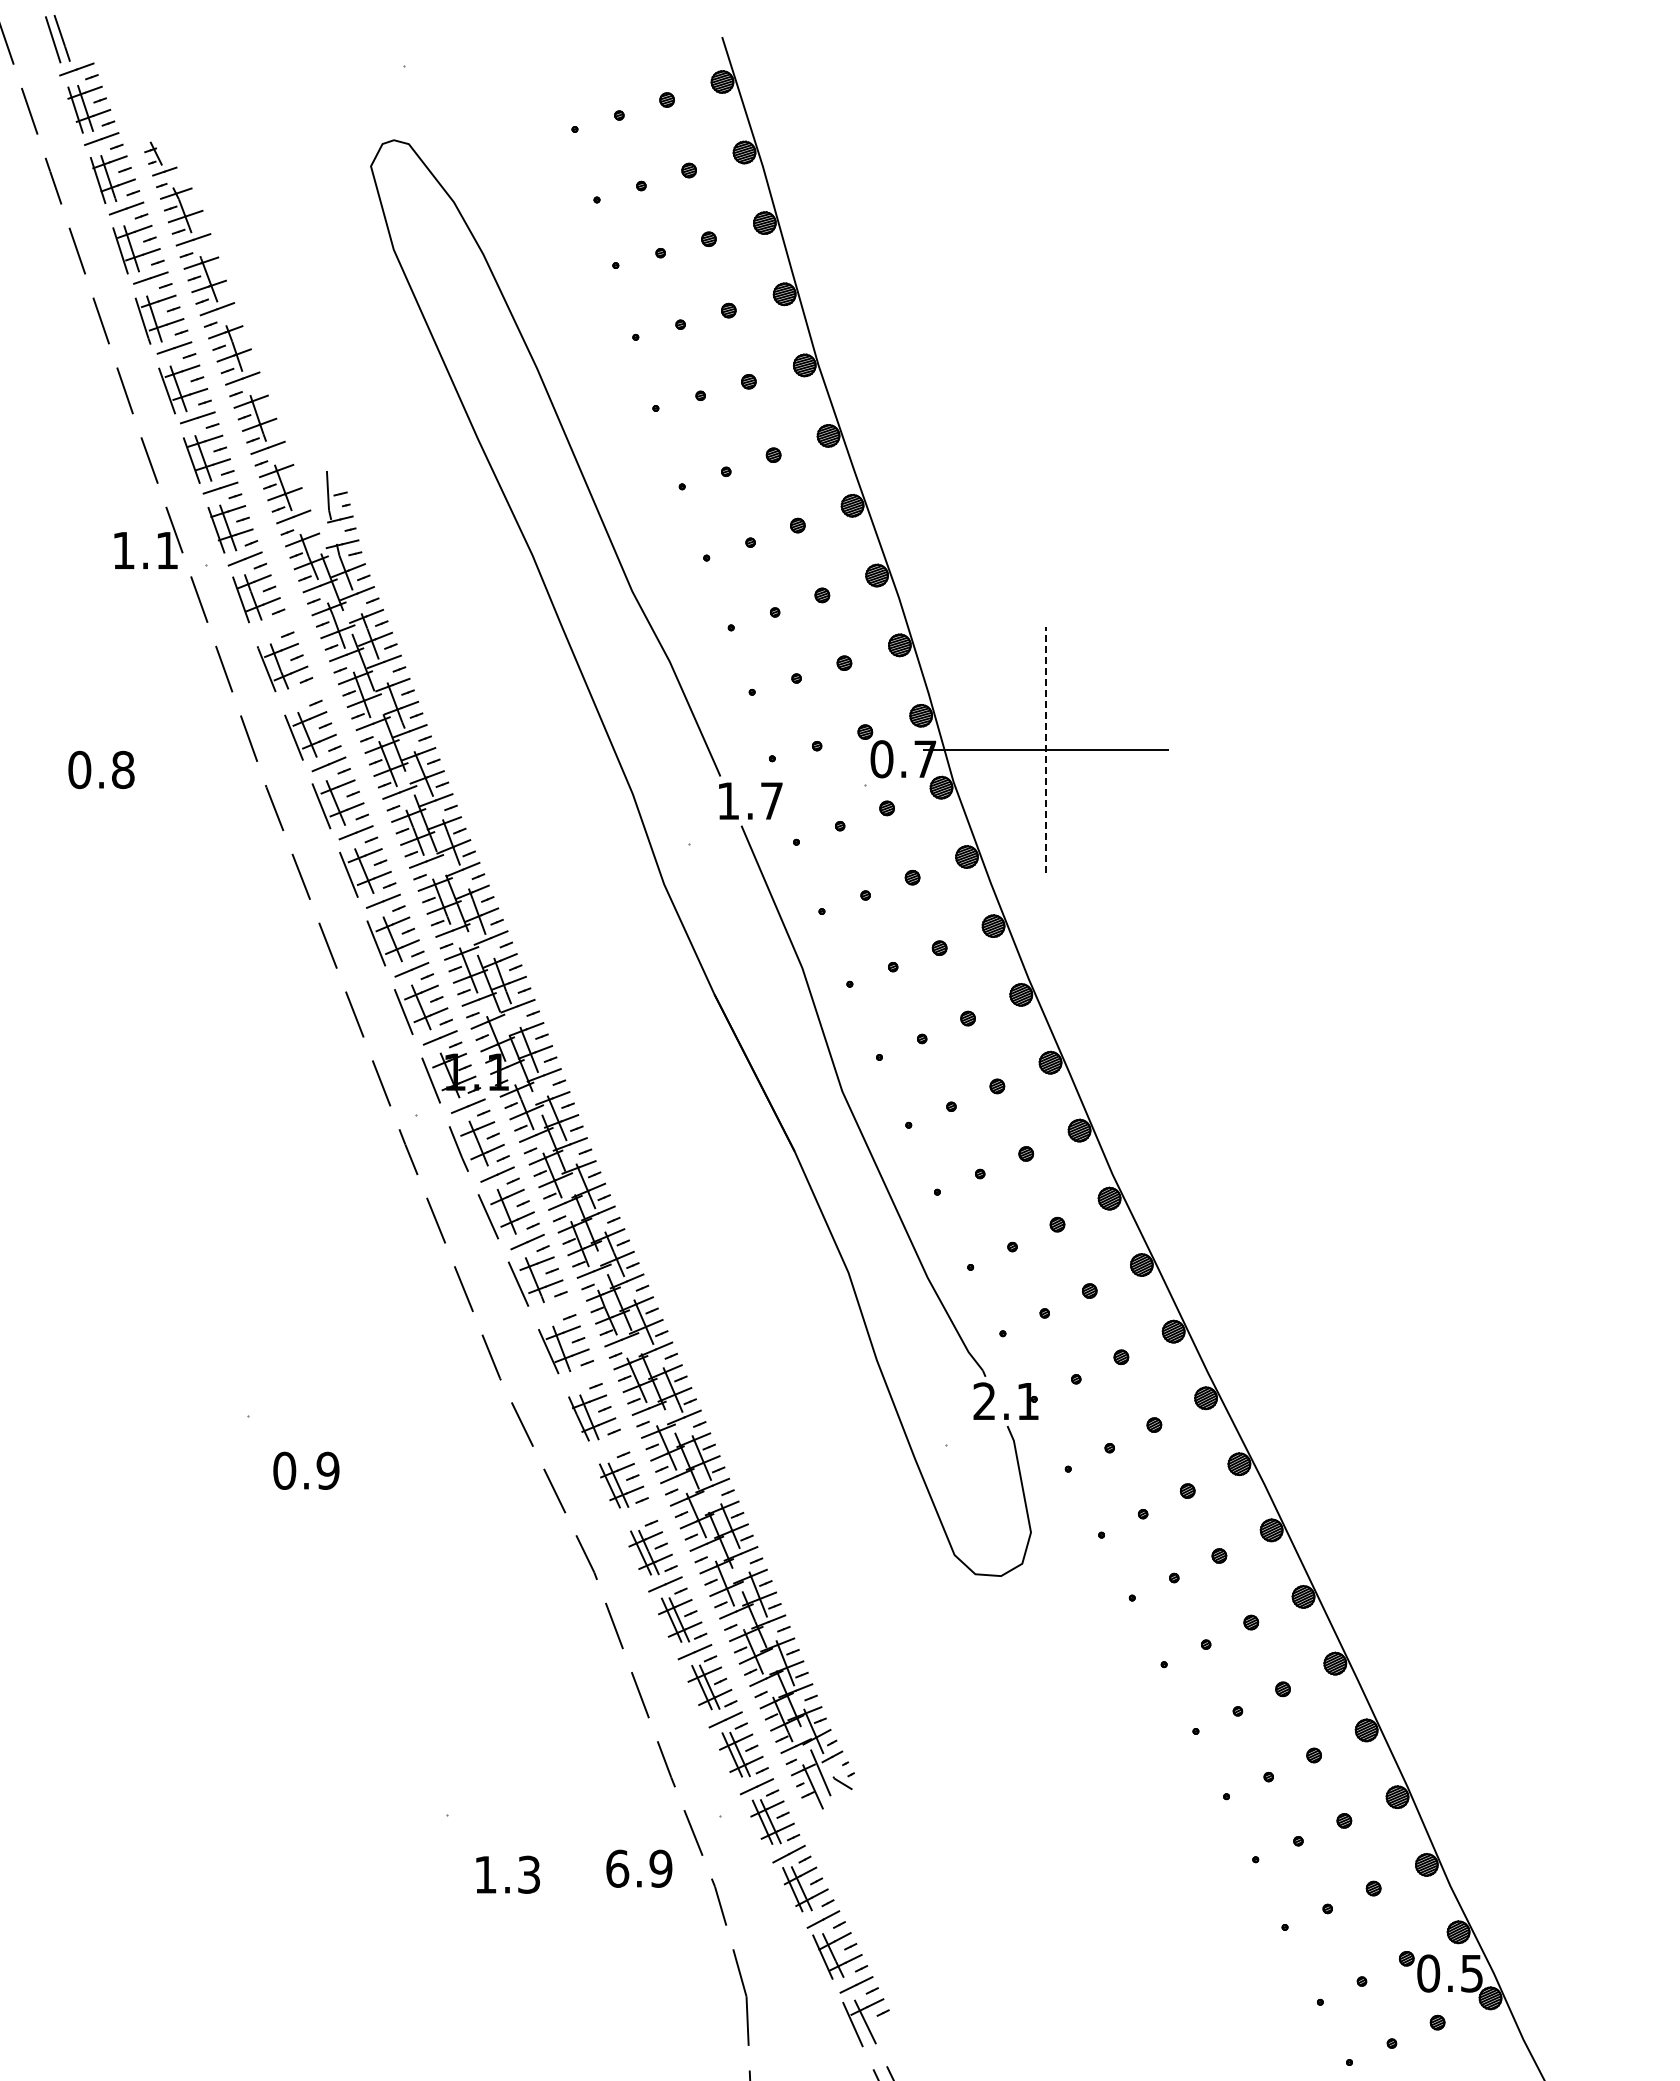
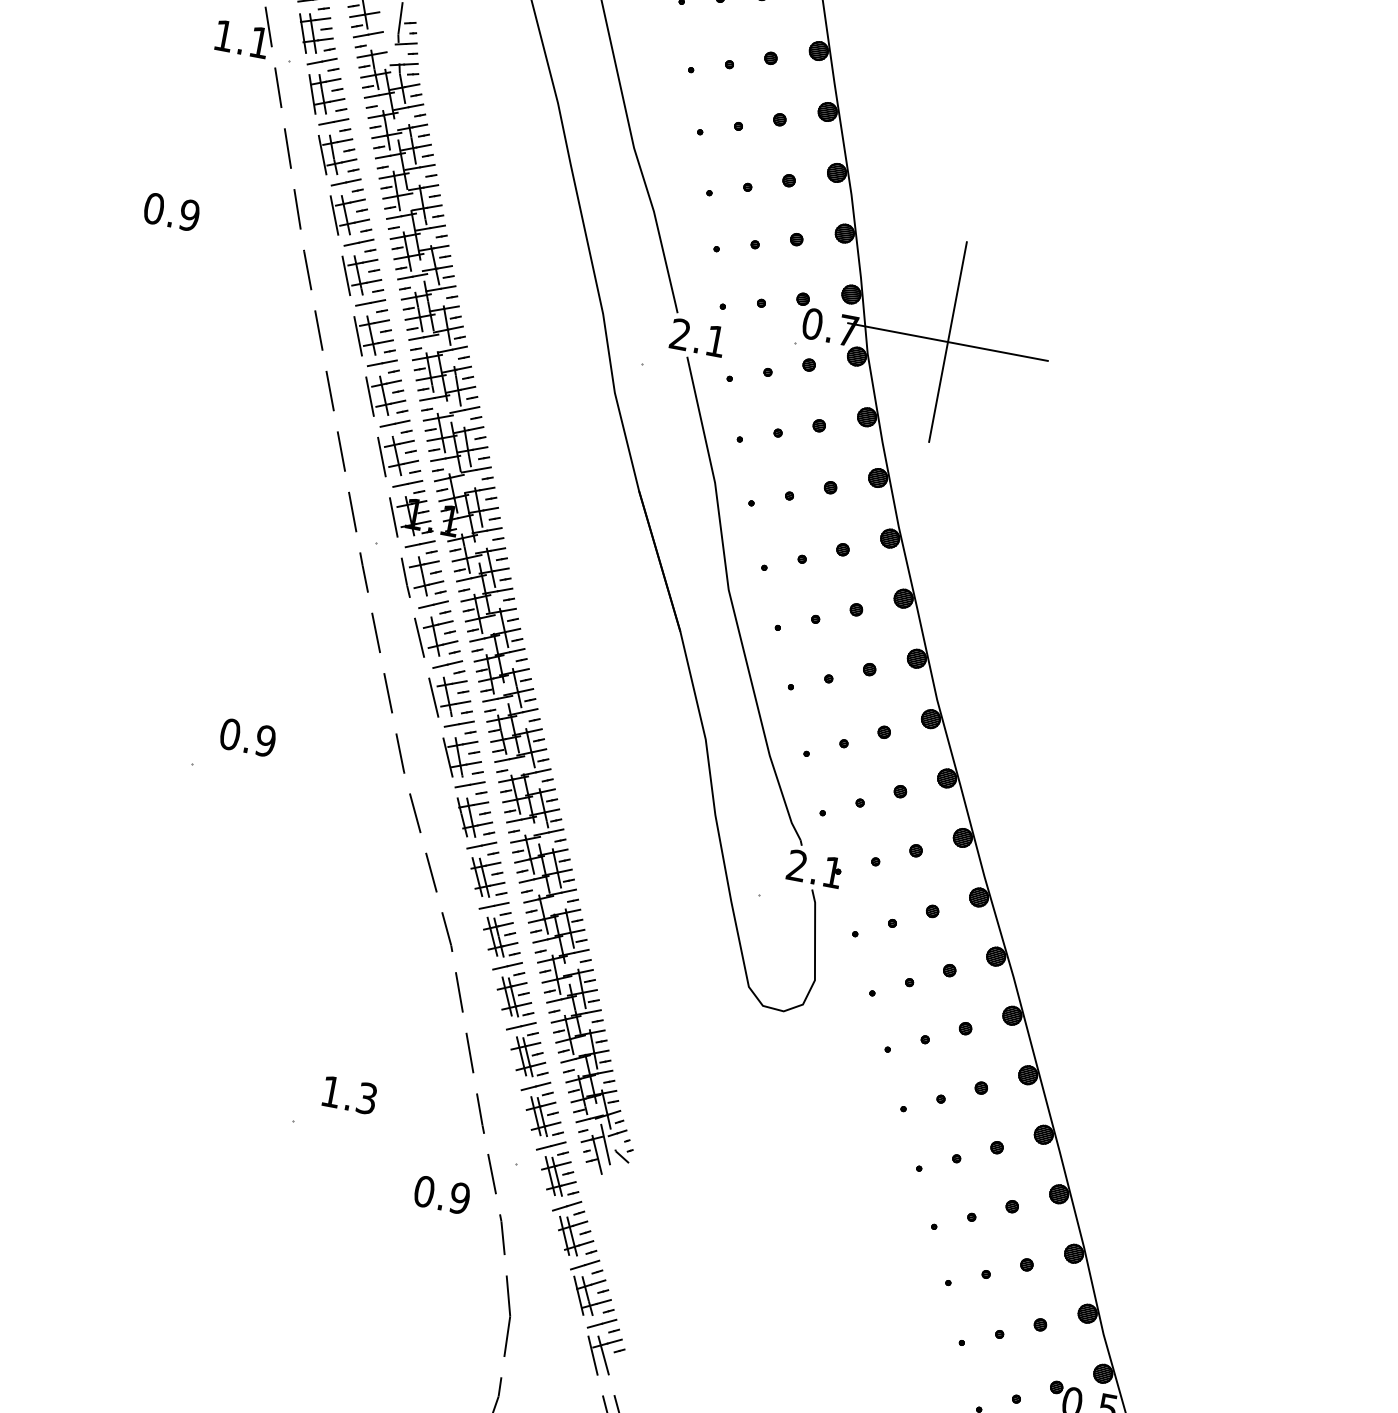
line: (272, 627) -> (333, 121), added
line: (300, 695) -> (346, 181), added
line: (1045, 749) -> (947, 341), dashed -> solid
text: (122, 770) -> (188, 215), 0.8 -> 0.9
text: (749, 800) -> (697, 337), 1.7 -> 2.1
line: (554, 1309) -> (459, 723), added
line: (580, 1378) -> (469, 784), added
line: (607, 1447) -> (481, 845), added
text: (306, 1470) -> (248, 737), moved
line: (635, 1515) -> (493, 905), added
text: (617, 1868) -> (424, 1191), 6.9 -> 0.9
text: (507, 1874) -> (349, 1094), moved

